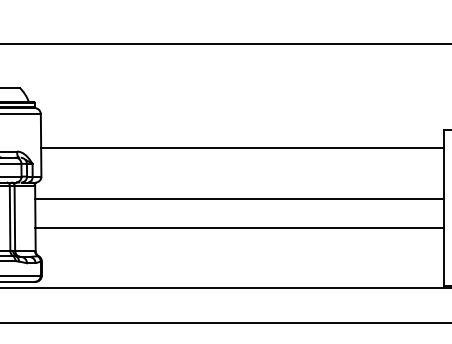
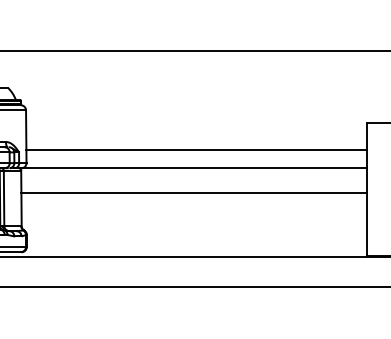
line: (242, 148) -> (196, 150), moved
line: (238, 198) -> (193, 167), moved
line: (238, 227) -> (193, 192), moved

